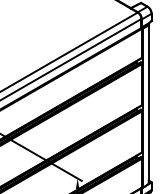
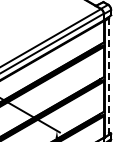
line: (149, 104) -> (109, 76), solid -> dashed

